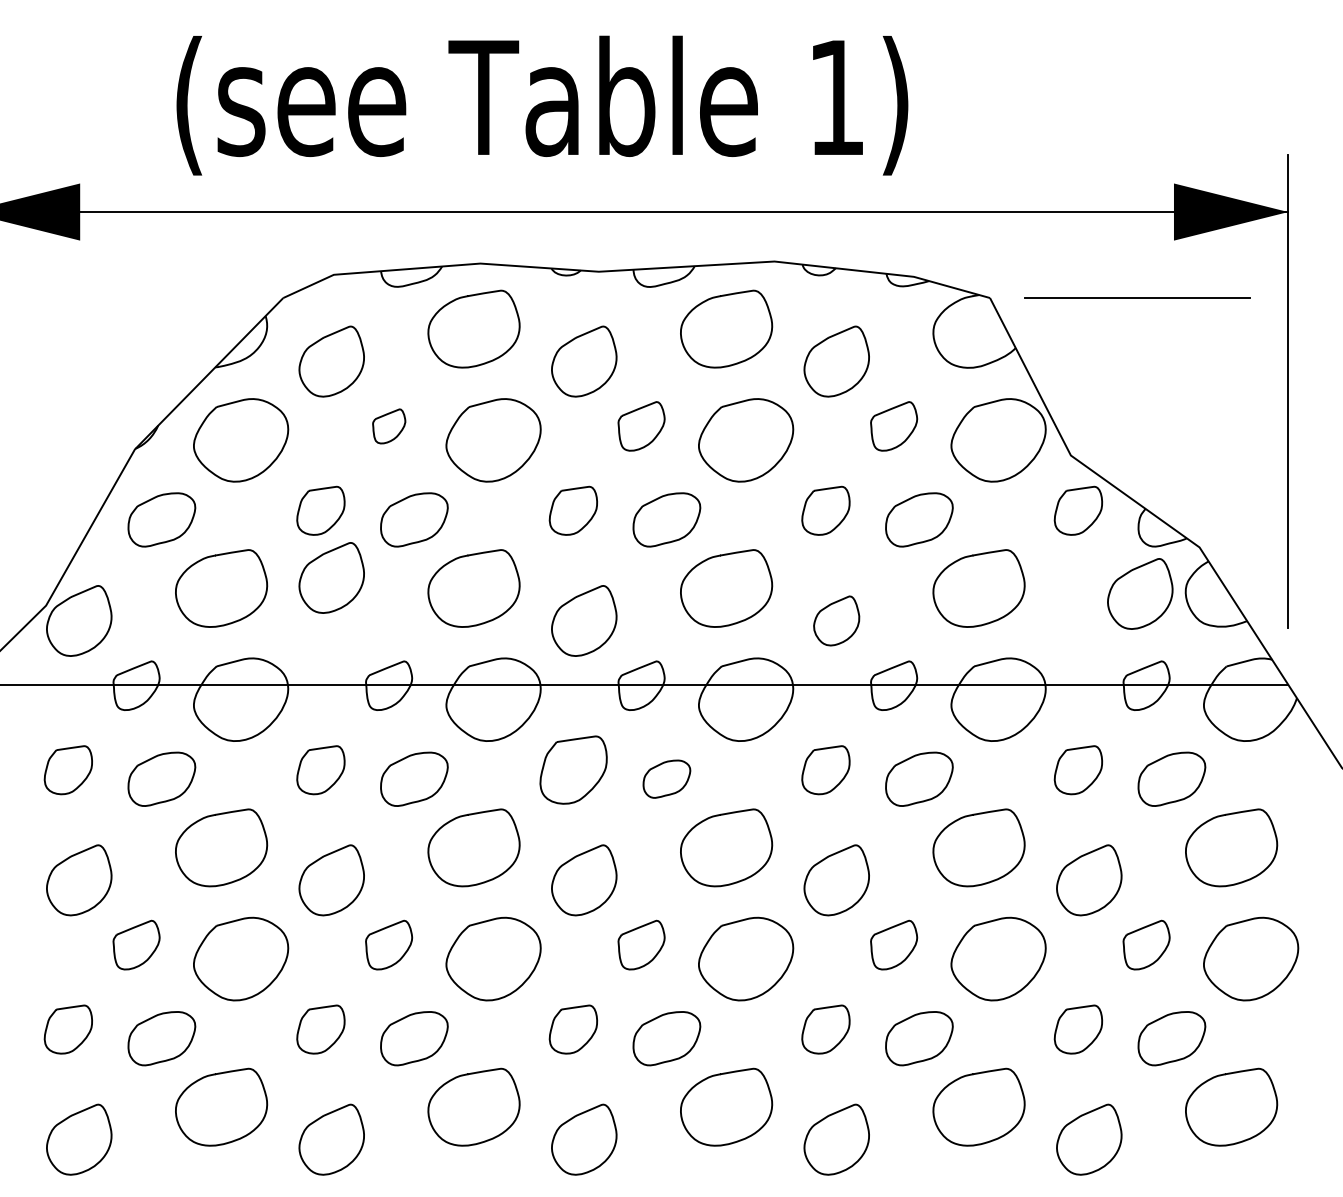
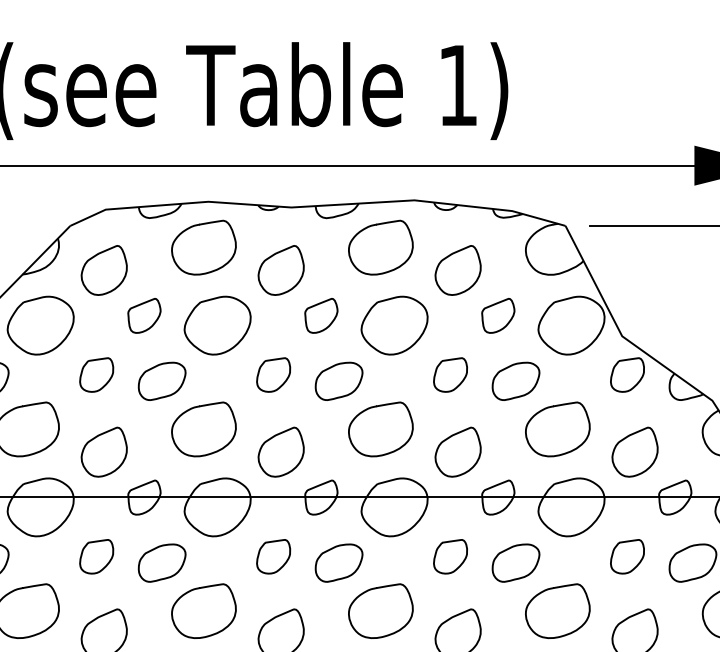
part: (389, 426) -> (144, 315), size x1.43
part: (331, 577) -> (104, 451), moved
part: (1140, 593) -> (635, 451), moved
part: (836, 620) -> (457, 451), size x1.43
part: (572, 770) -> (272, 556), size x0.71
part: (666, 778) -> (338, 562), size x1.43

